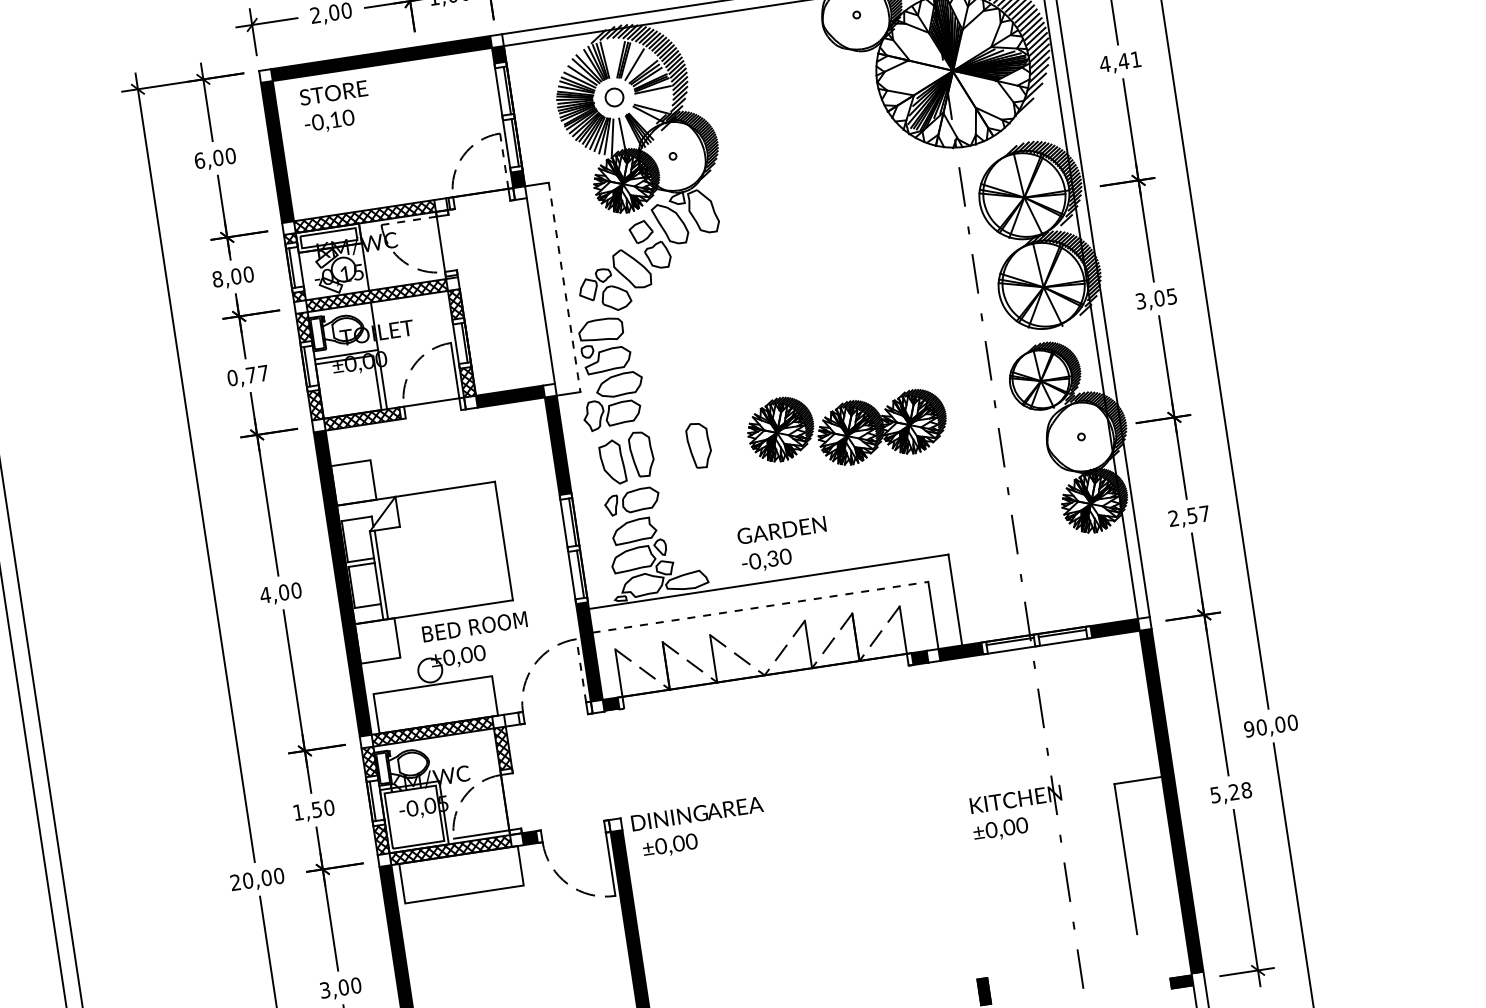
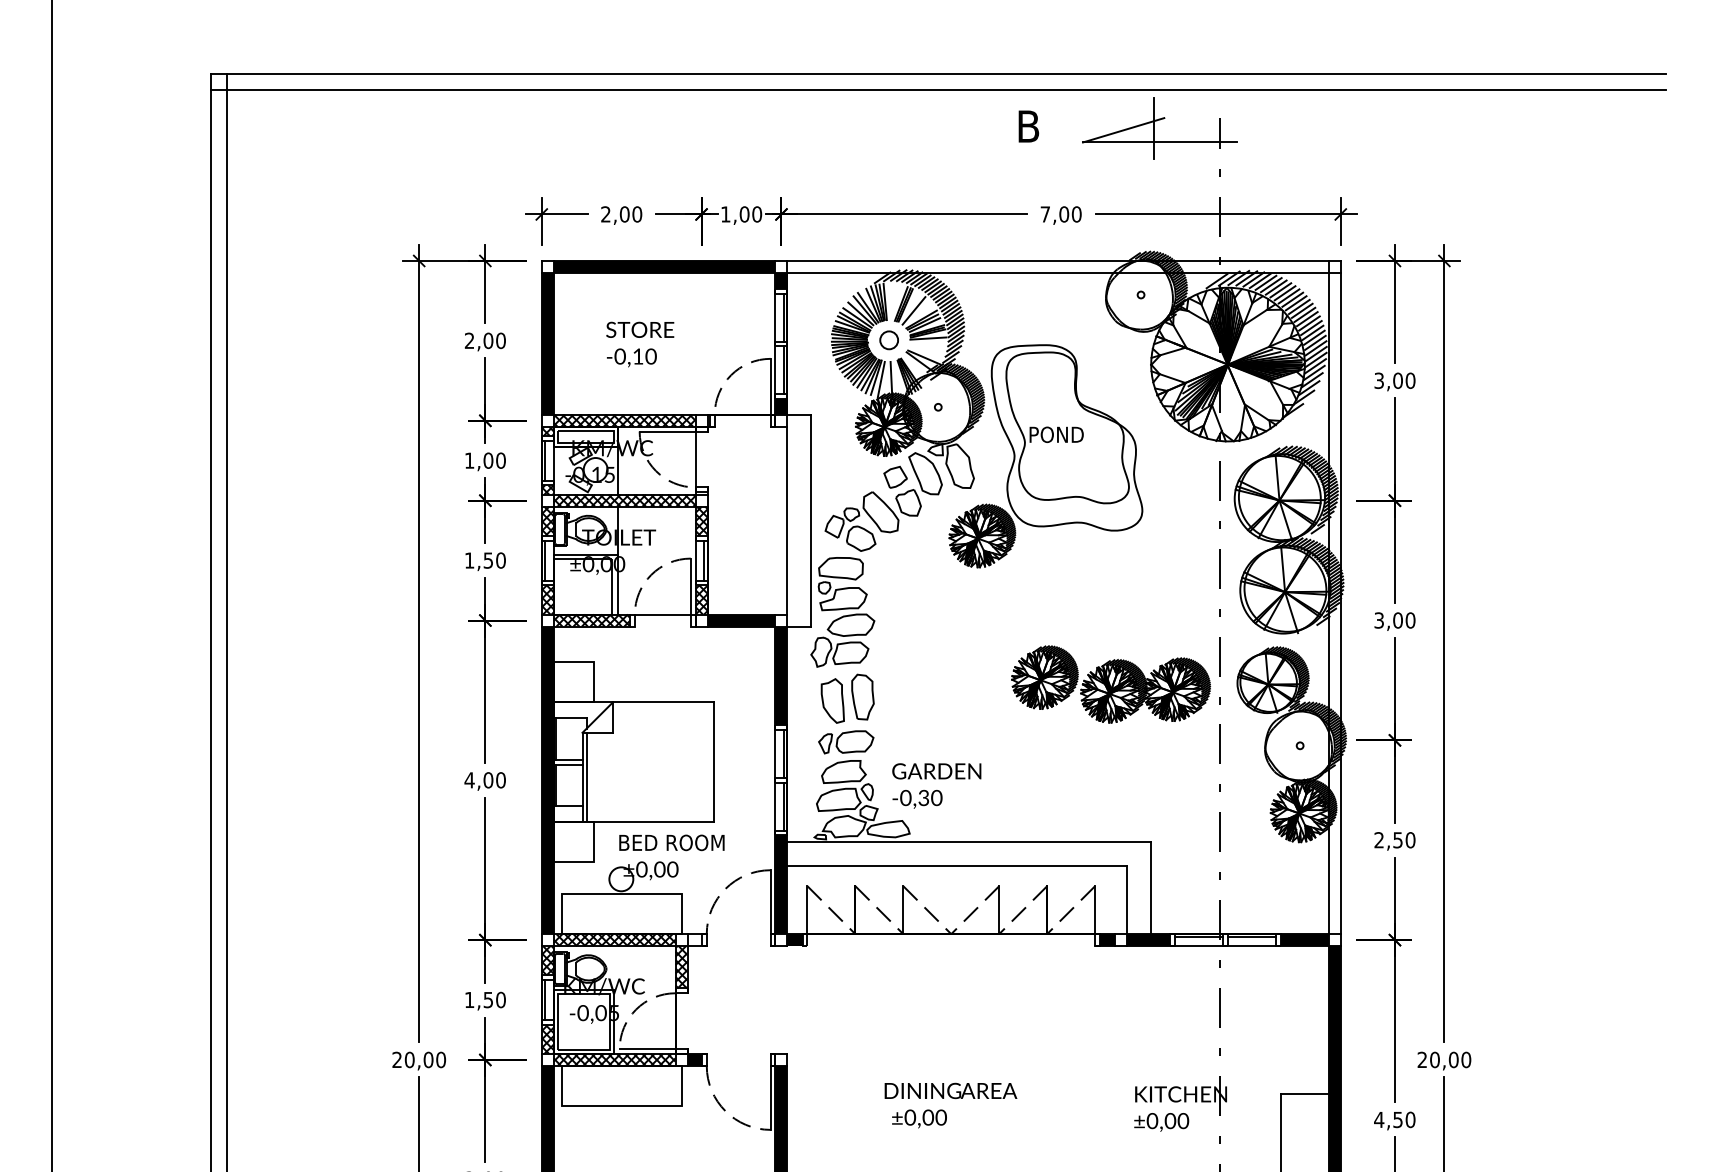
text: (1120, 61) -> (1394, 380), 4,41 -> 3,00
text: (336, 107) -> (640, 344), moved
text: (199, 160) -> (469, 340), 6,00 -> 2,00
line: (504, 160) -> (770, 386), dashed -> solid
part: (786, 188) -> (1045, 456), added
line: (408, 220) -> (667, 431), dashed -> solid
text: (217, 279) -> (469, 460), 8,00 -> 1,00
line: (564, 287) -> (811, 520), dashed -> solid
text: (1171, 296) -> (1410, 620), 3,05 -> 3,00
text: (247, 375) -> (484, 560), 0,77 -> 1,50
part: (847, 426) -> (1111, 684), moved
part: (698, 444) -> (920, 696), removed
text: (1204, 514) -> (1410, 840), 2,57 -> 2,50
text: (783, 544) -> (936, 785), moved
line: (760, 607) -> (957, 866), dashed -> solid
line: (581, 671) -> (770, 902), dashed -> solid
text: (1249, 728) -> (1422, 1059), 90,00 -> 20,00
text: (1230, 792) -> (1394, 1119), 5,28 -> 4,50
text: (699, 828) -> (950, 1105), moved

